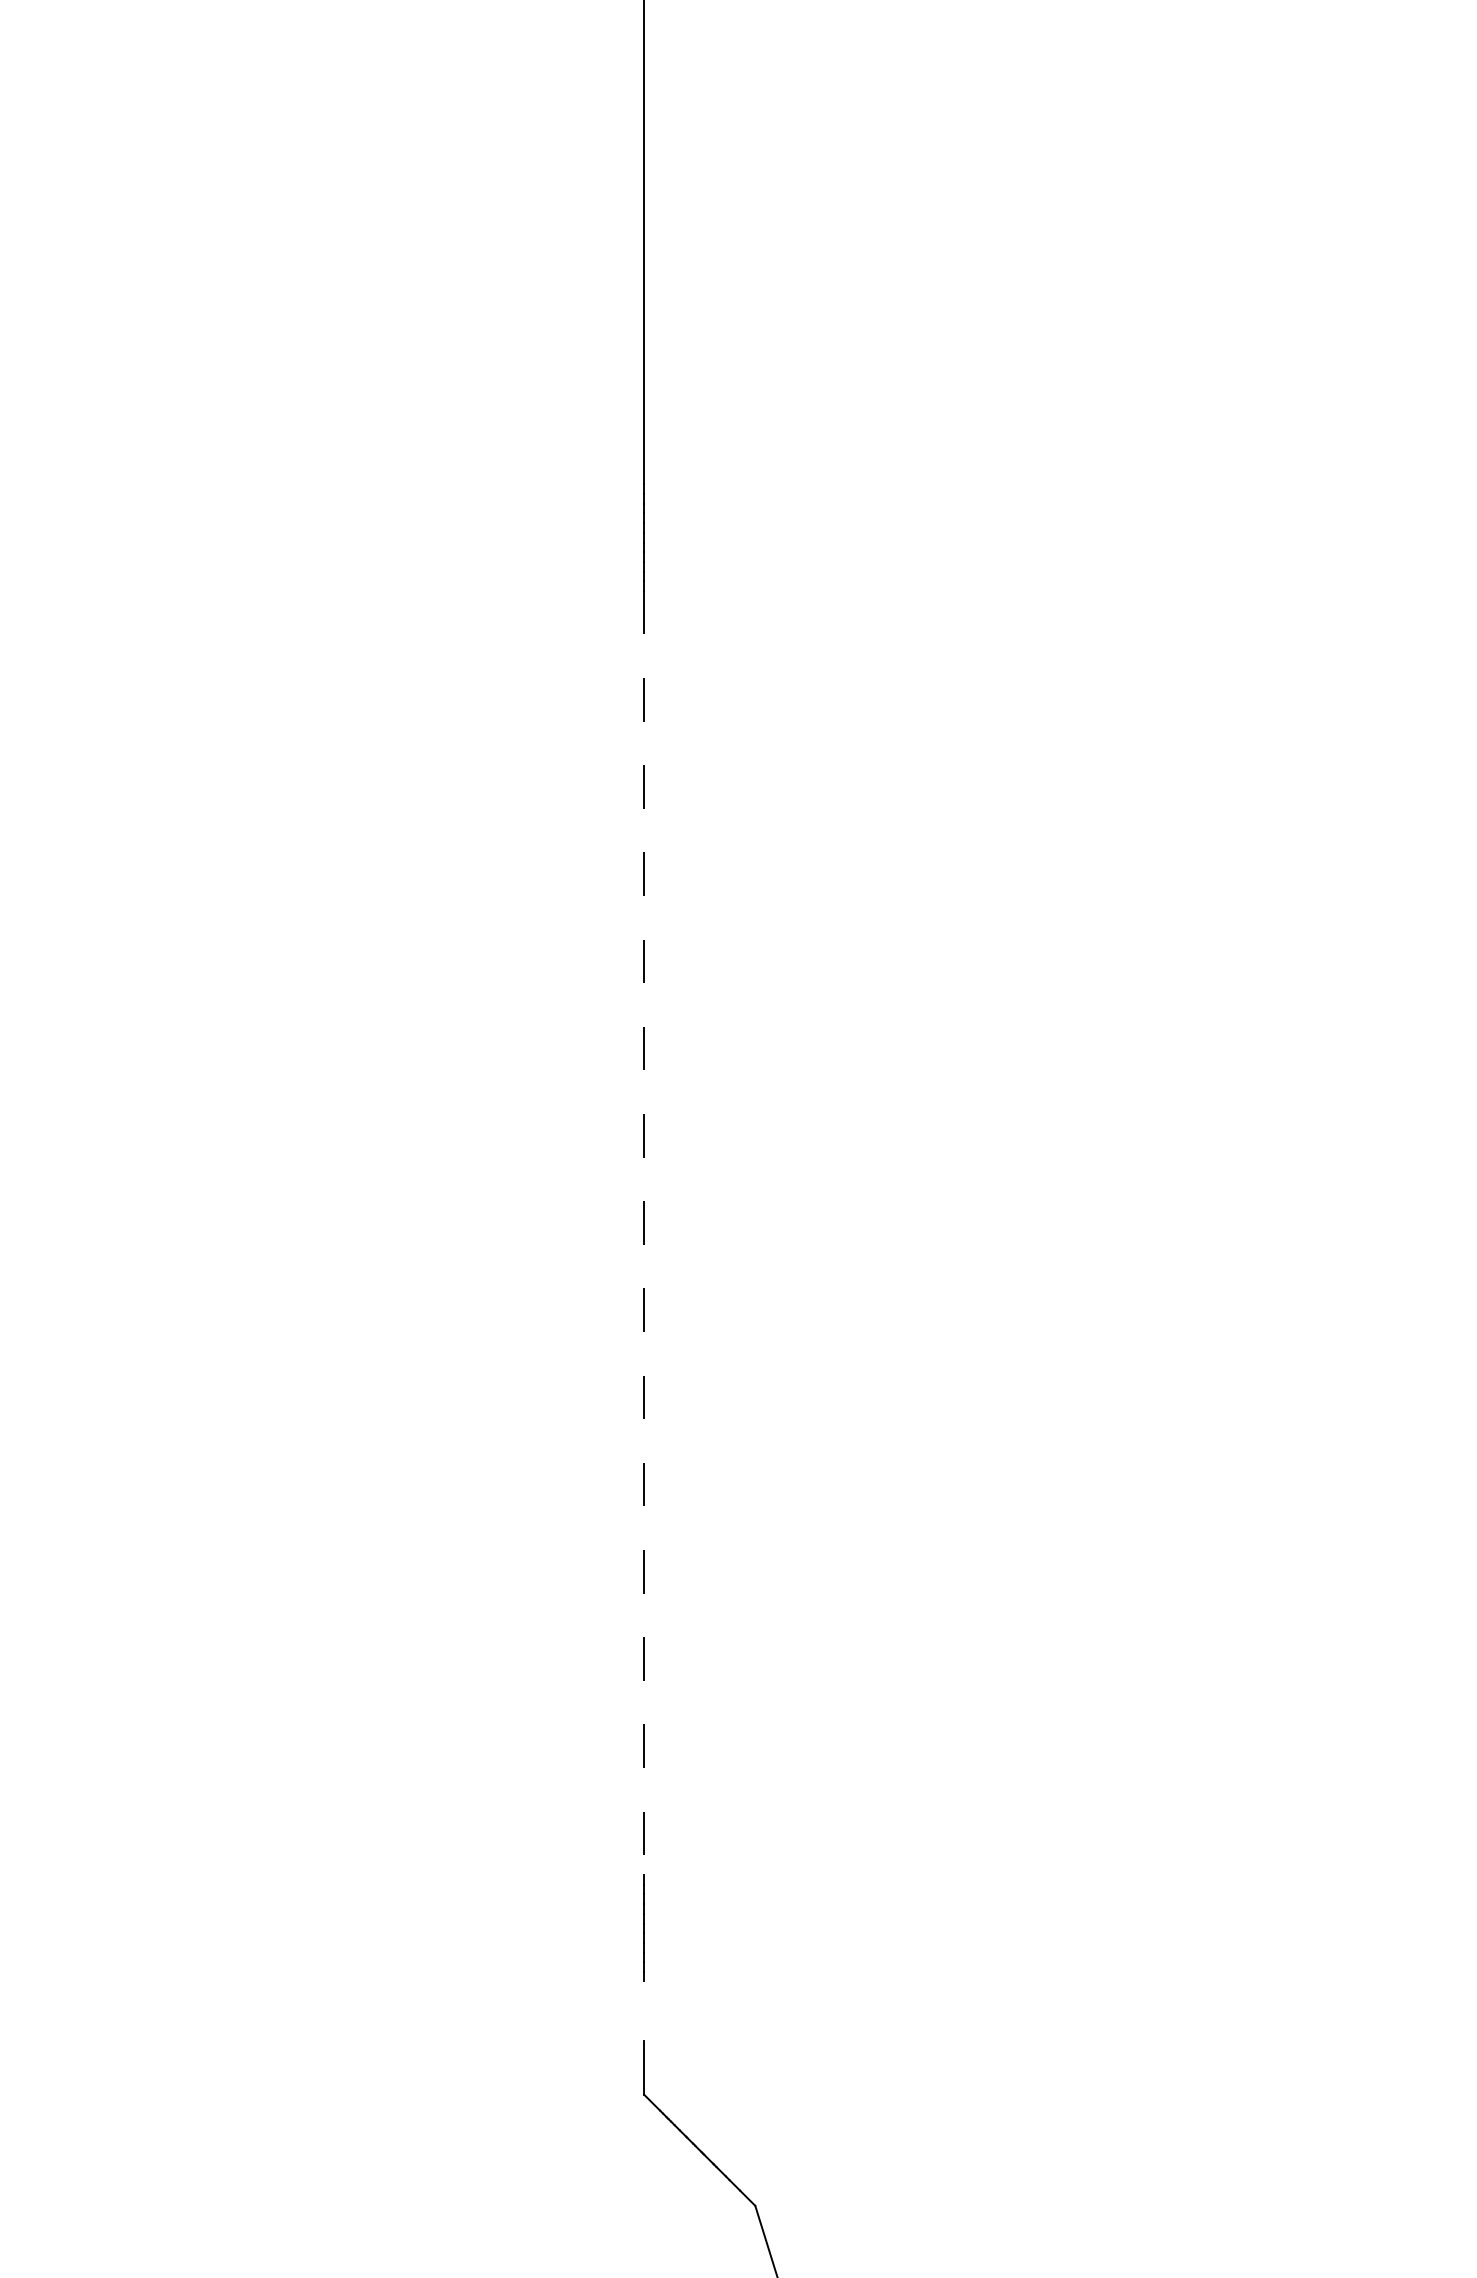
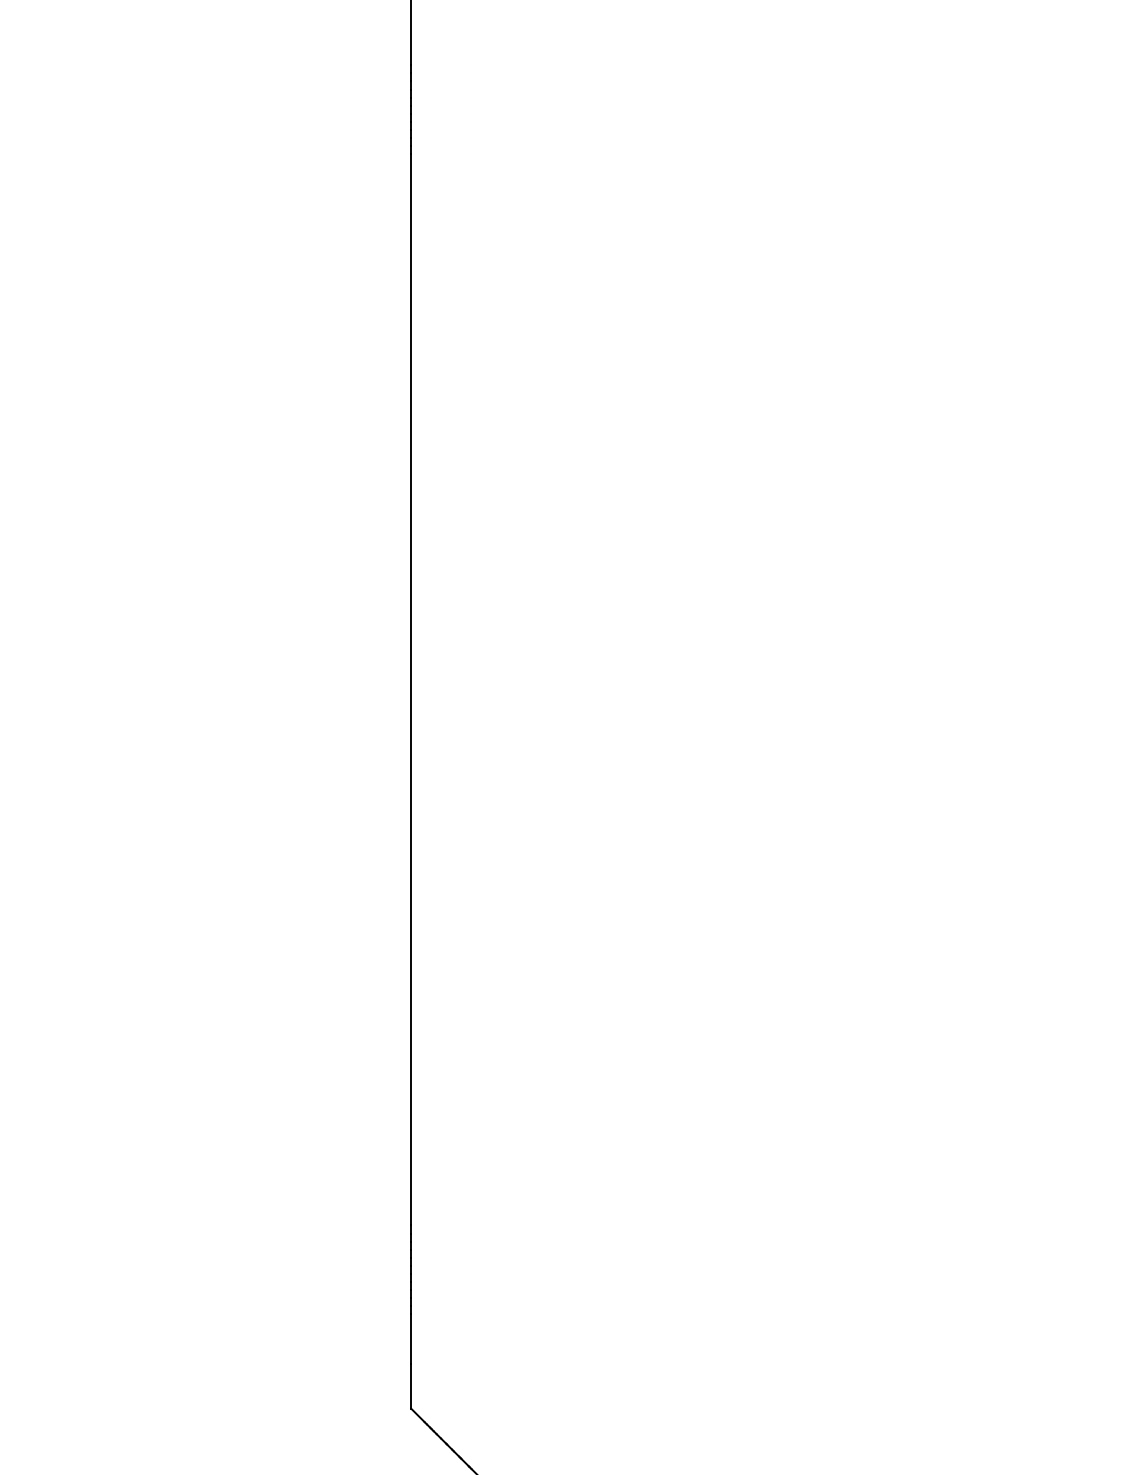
line: (644, 1233) -> (411, 690), dashed -> solid
line: (644, 2010) -> (411, 1338), added

